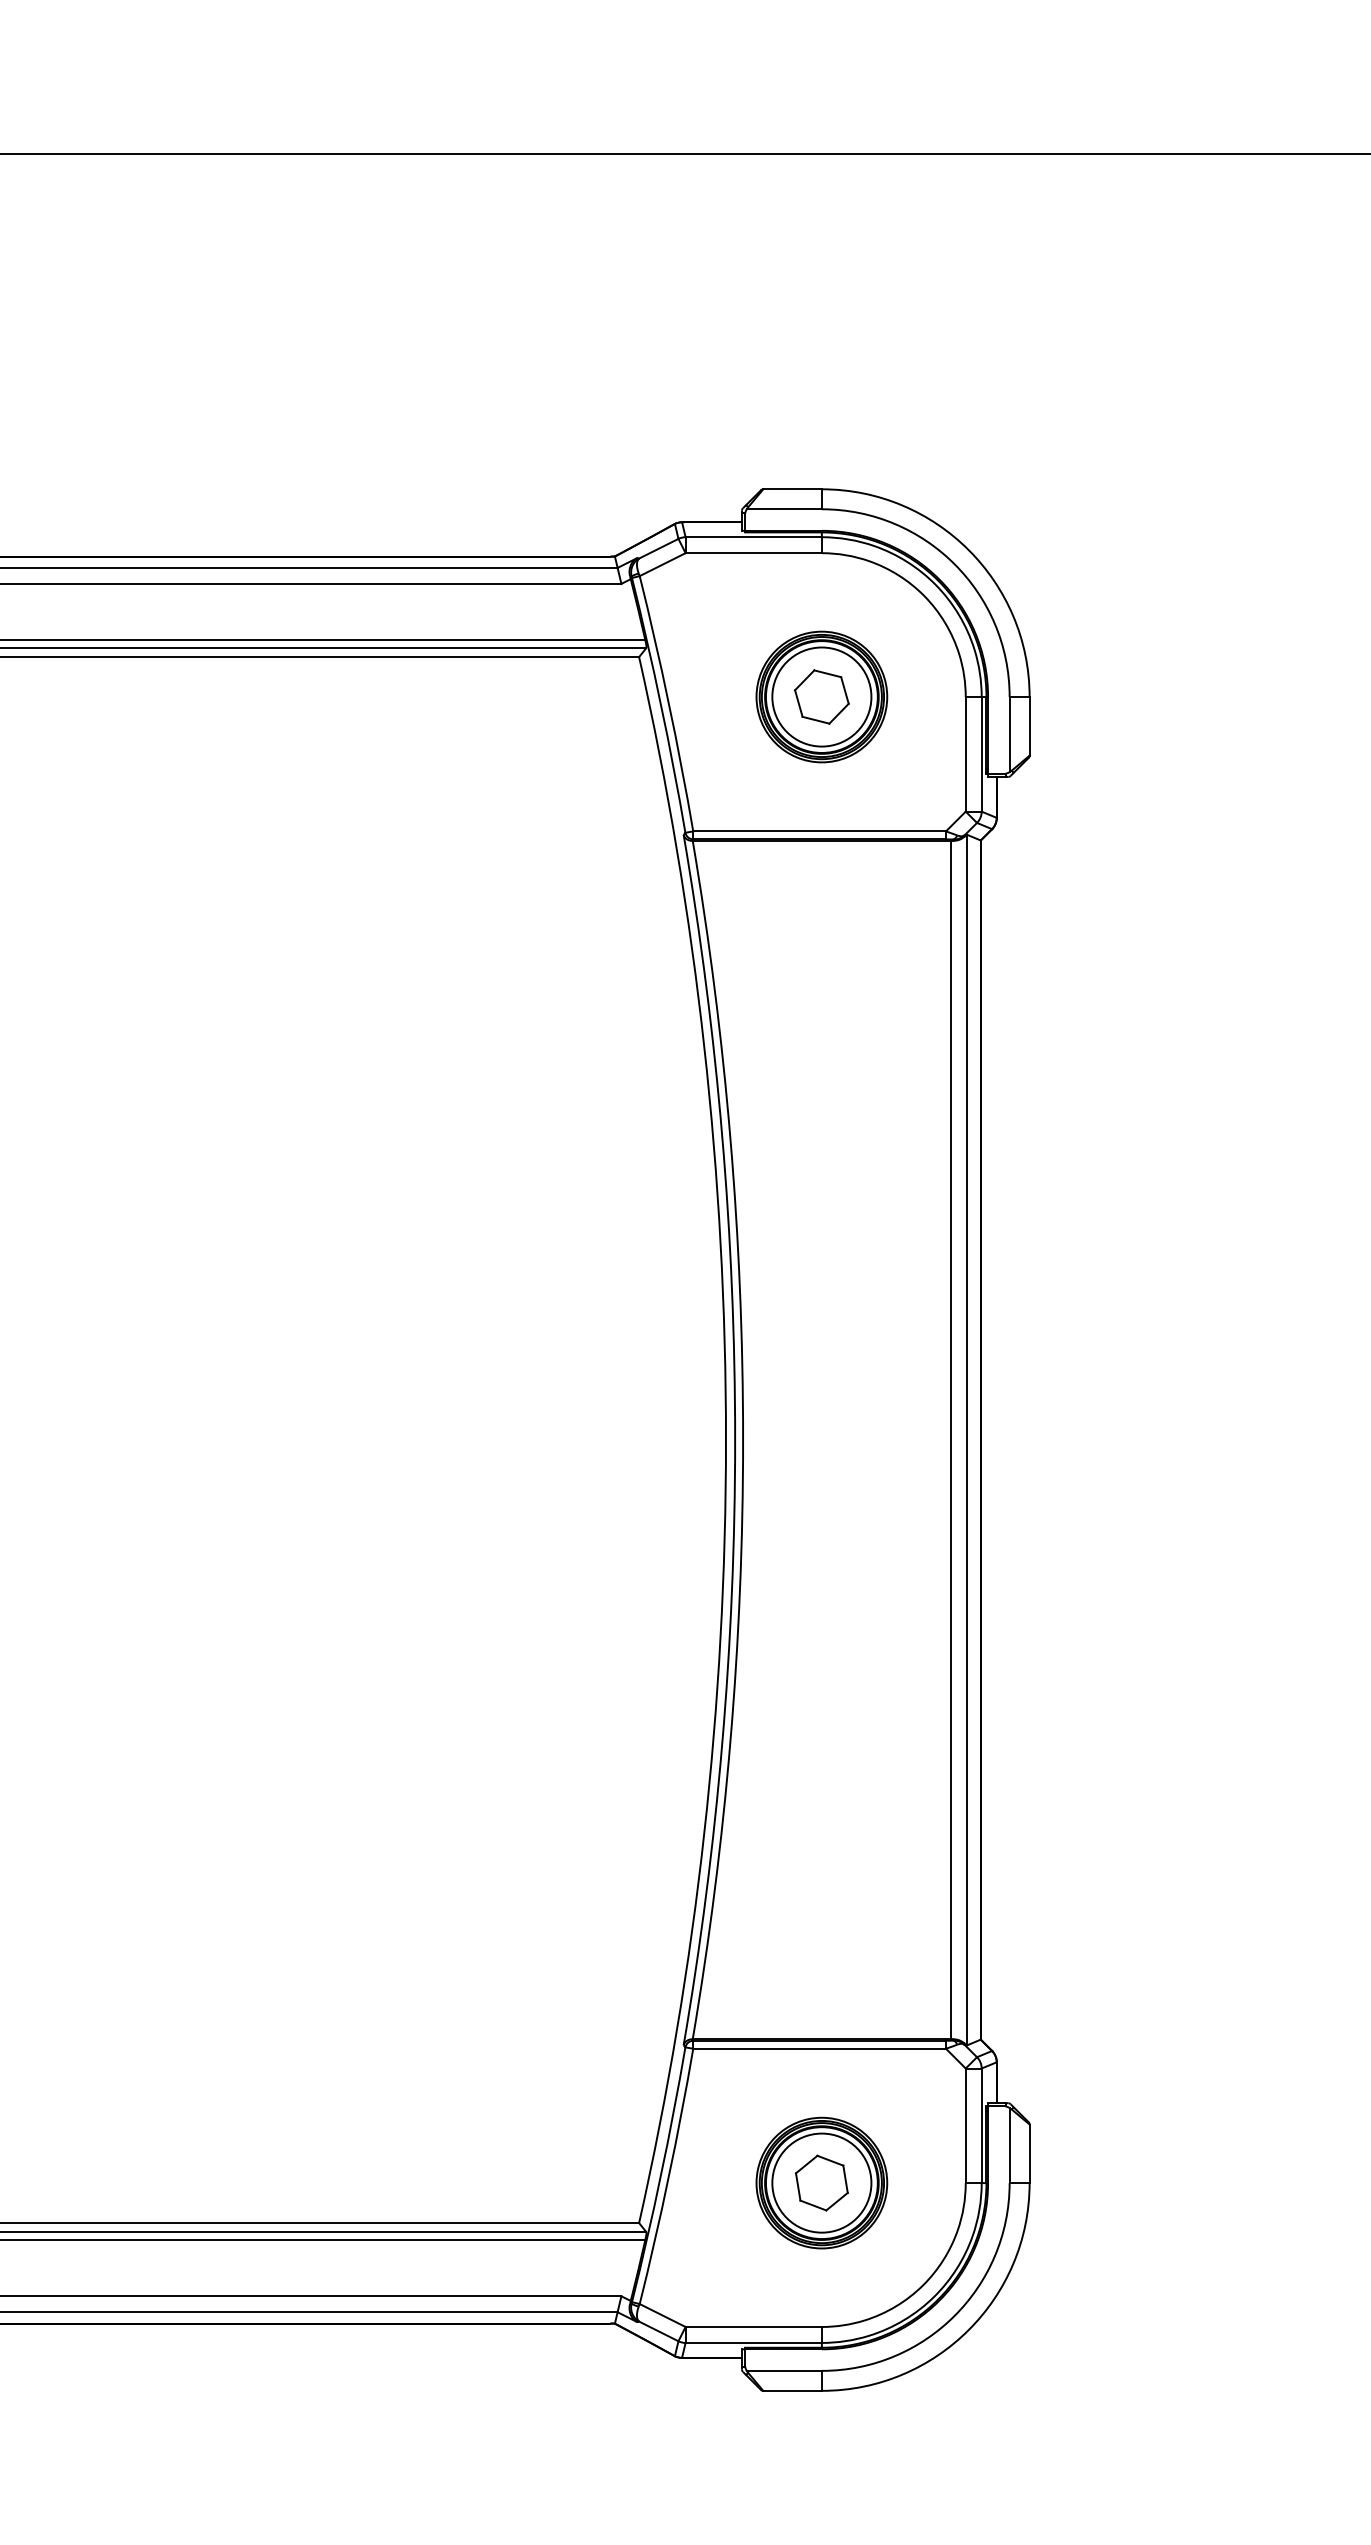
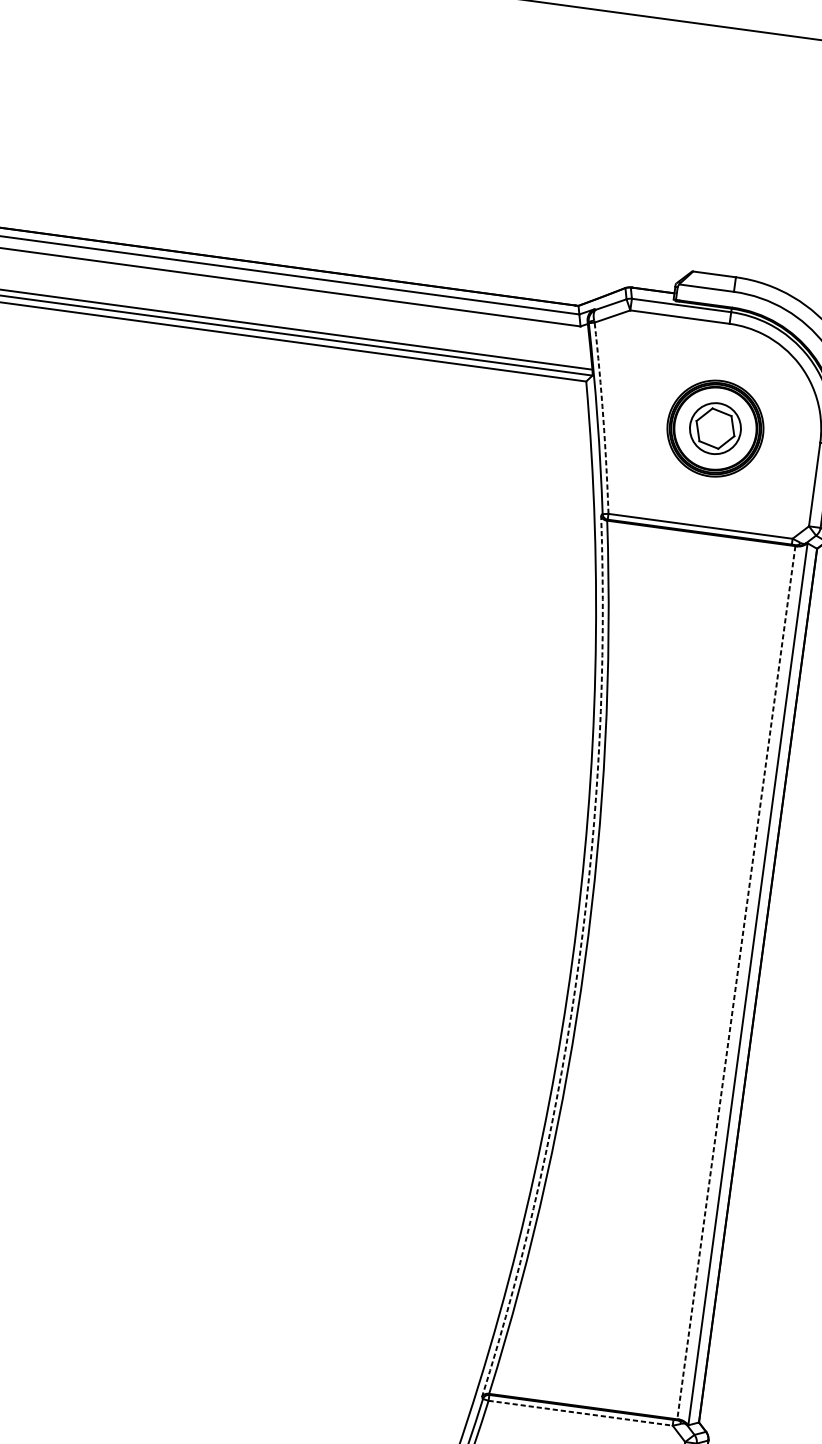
circle: (821, 696) -> (715, 428), size x0.7
arc: (668, 703) -> (603, 418), solid -> dashed
arc: (735, 1440) -> (579, 961), solid -> dashed
line: (951, 1440) -> (736, 983), solid -> dashed
line: (820, 2048) -> (581, 1413), solid -> dashed

